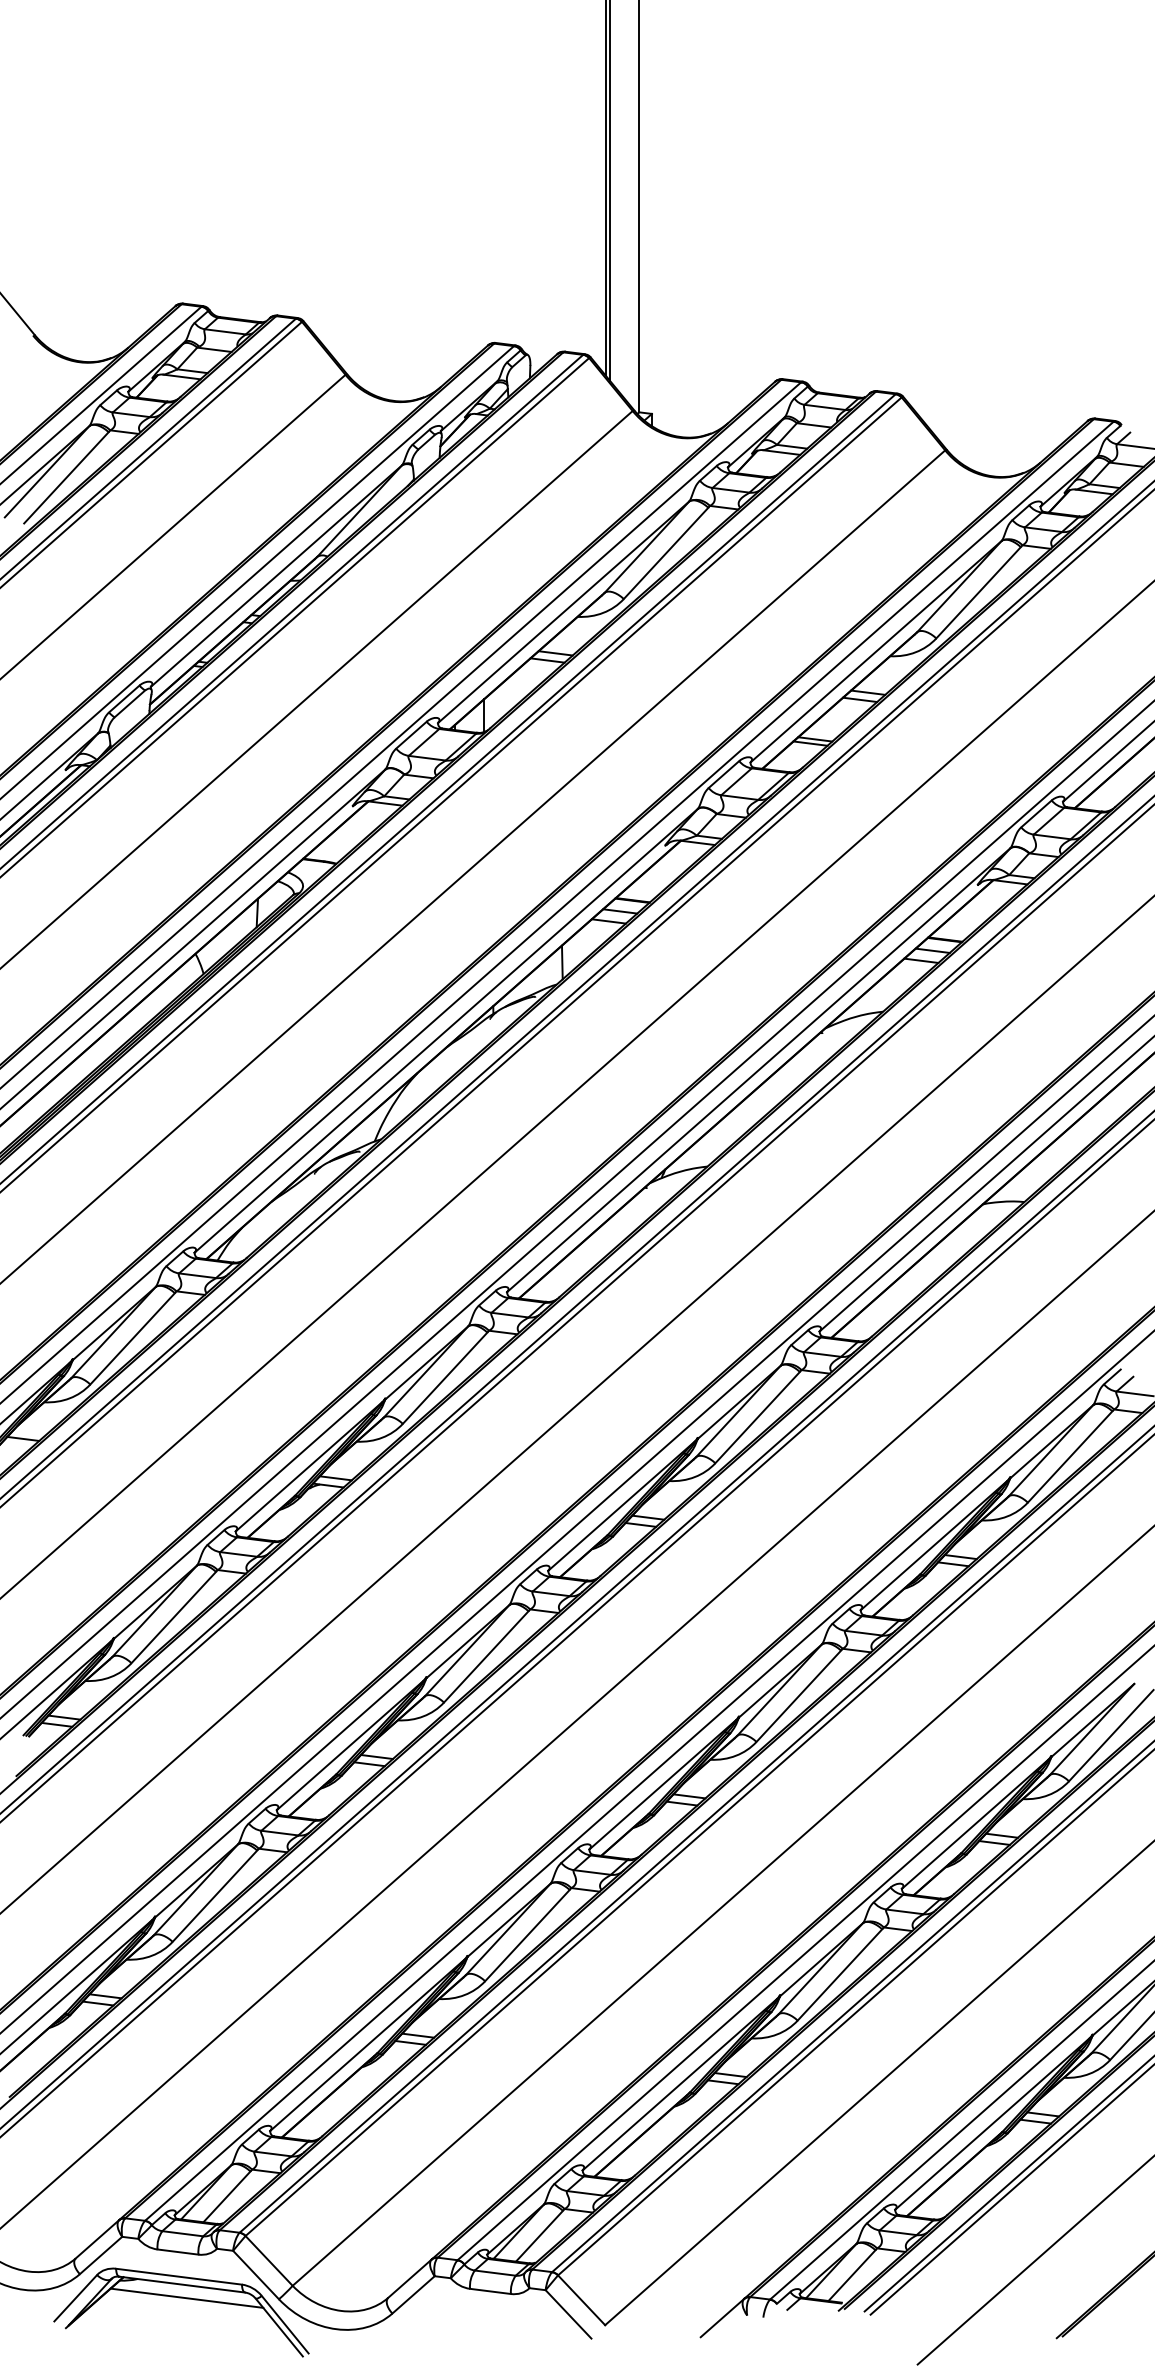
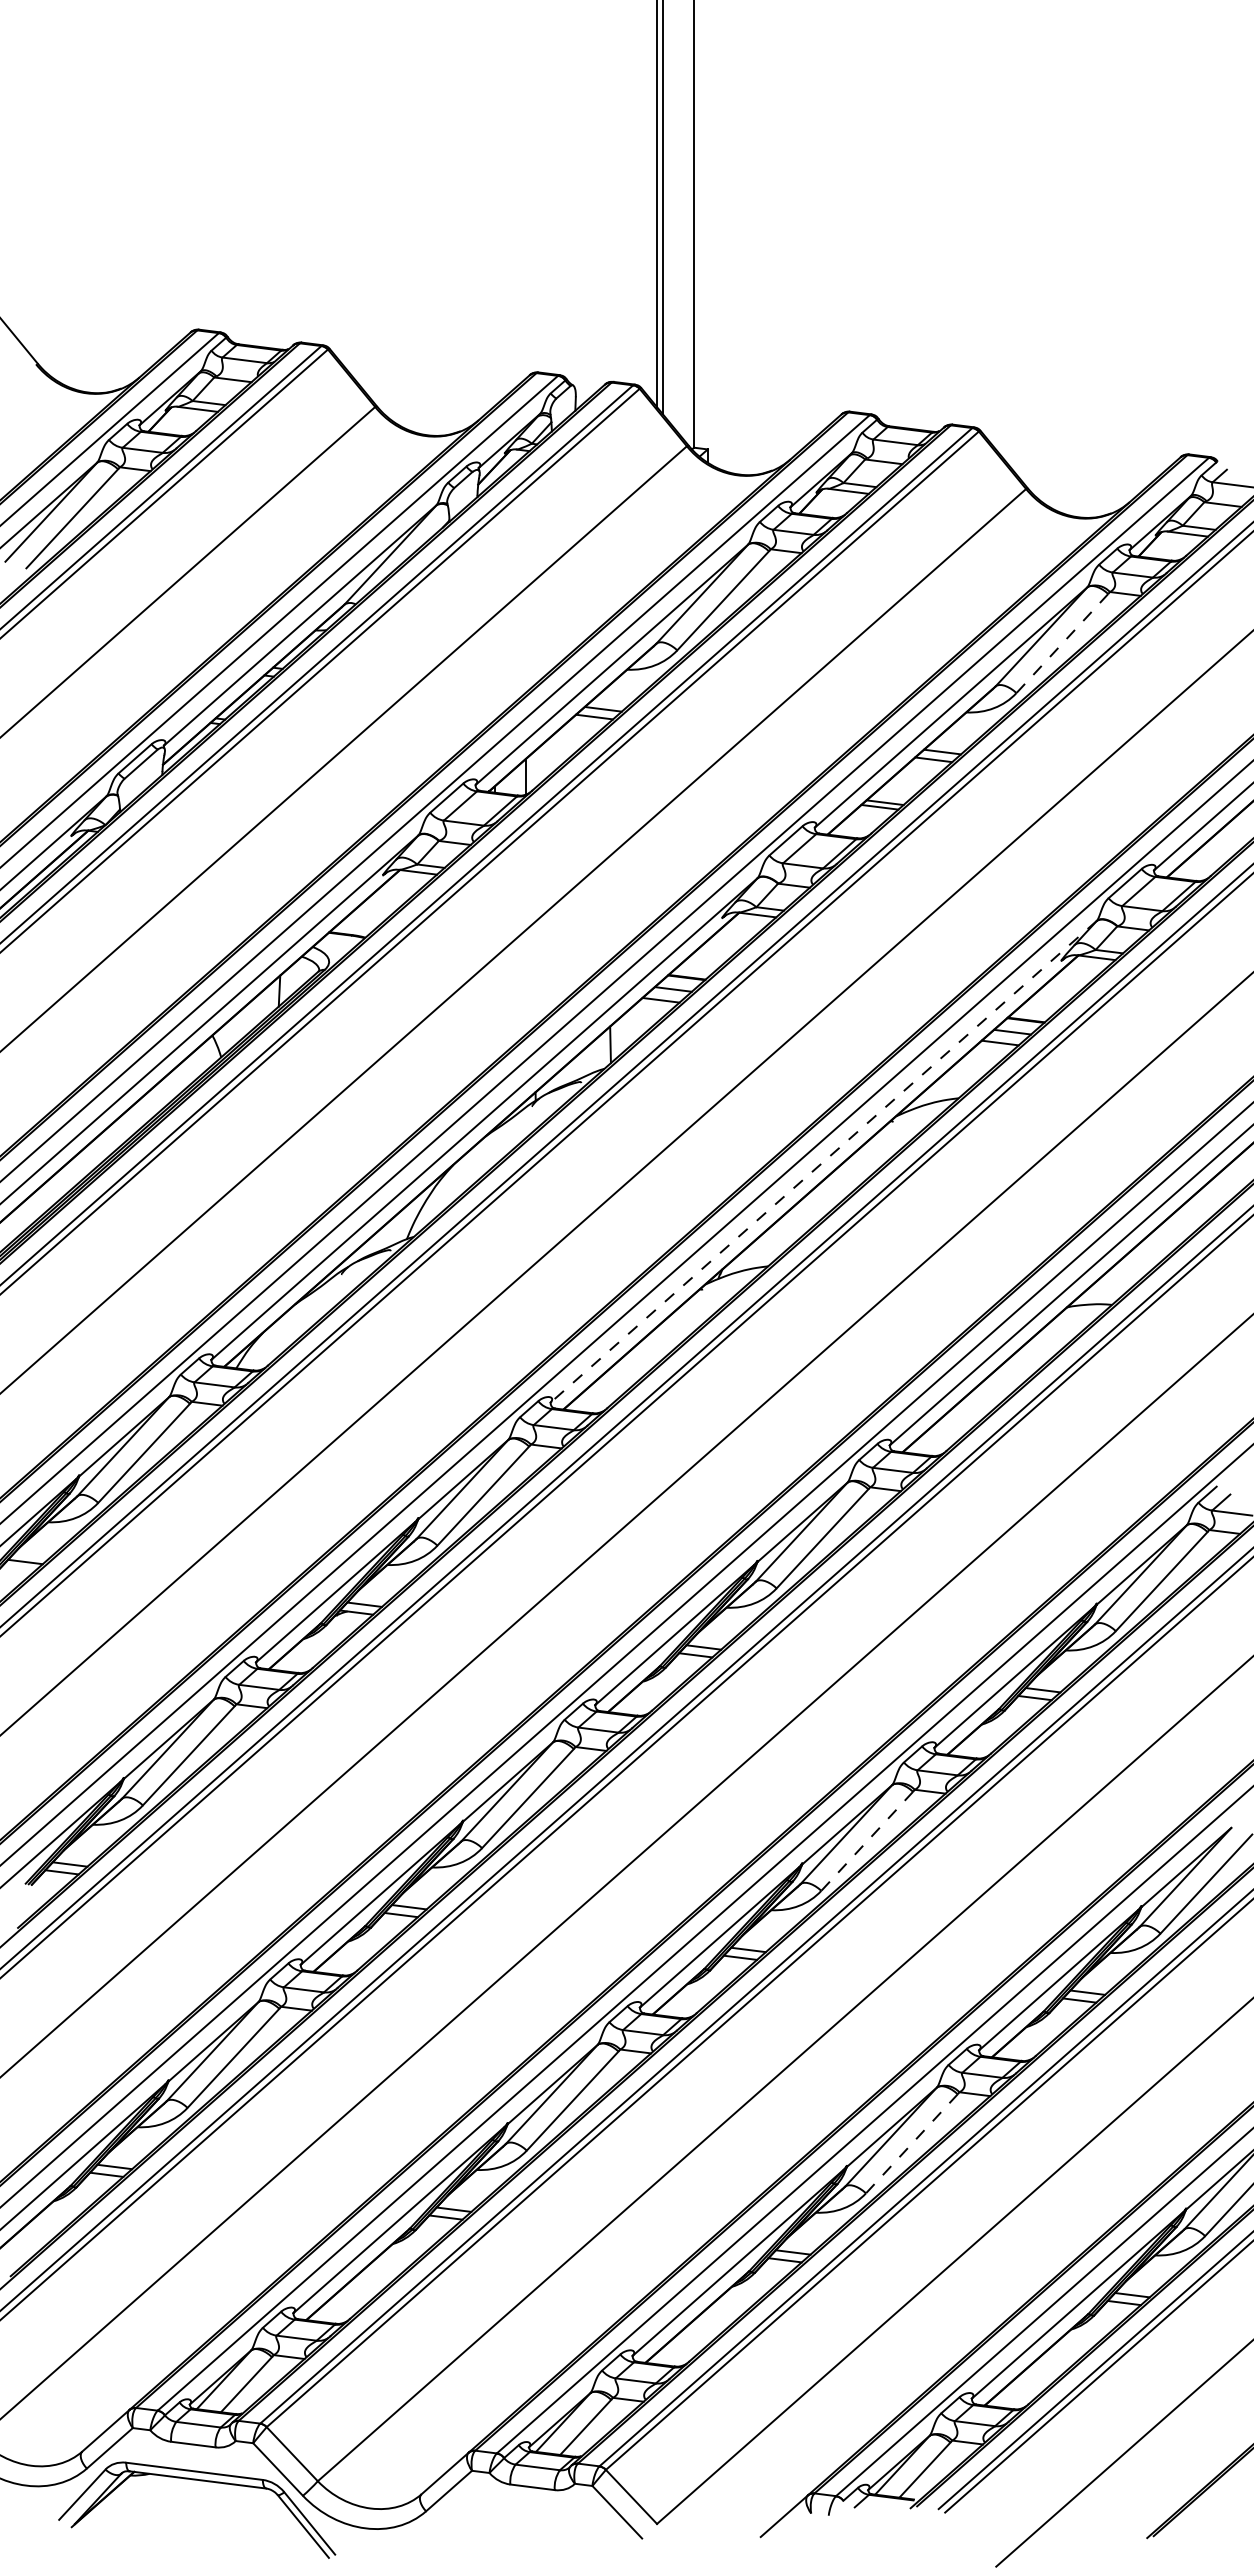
line: (978, 592) -> (1062, 643), solid -> dashed
line: (758, 1070) -> (823, 1162), solid -> dashed
line: (799, 1696) -> (867, 1841), solid -> dashed
line: (839, 1974) -> (911, 2143), solid -> dashed
line: (186, 2298) -> (202, 2494), removed

